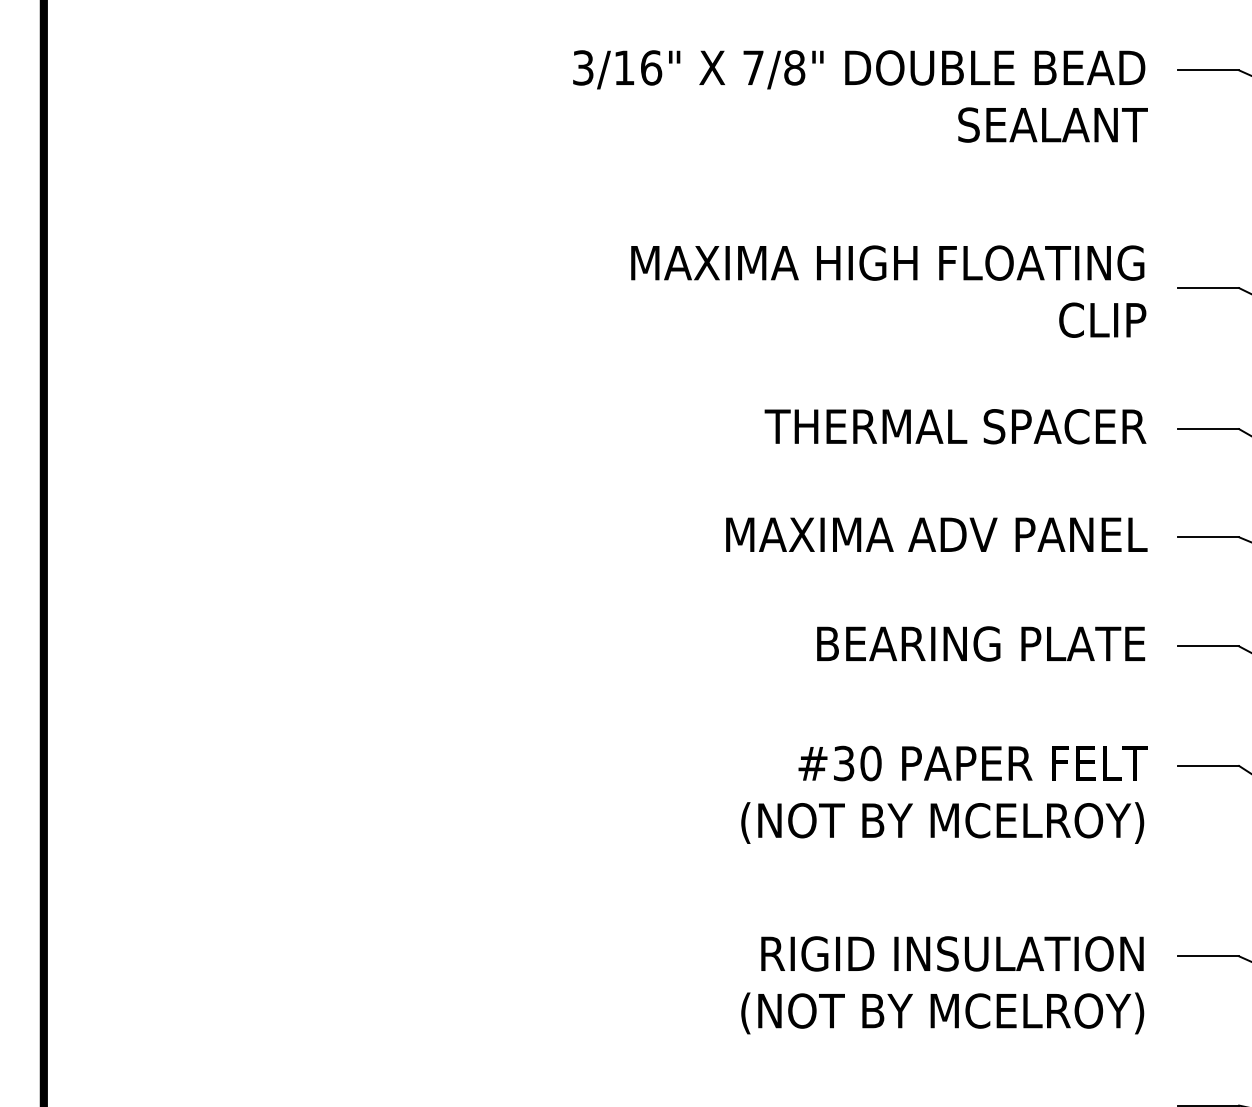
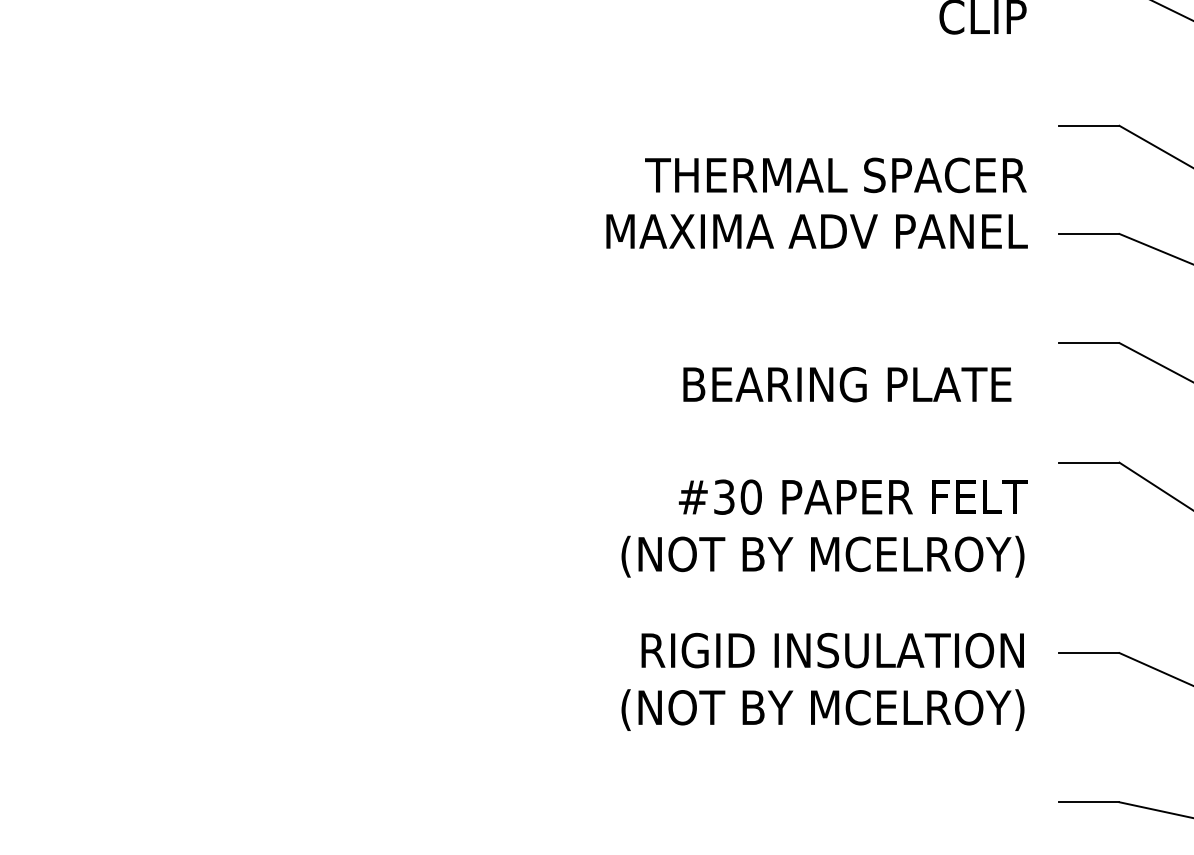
text: (955, 426) -> (835, 175), moved
text: (981, 643) -> (847, 384), moved
text: (944, 794) -> (824, 528), moved

